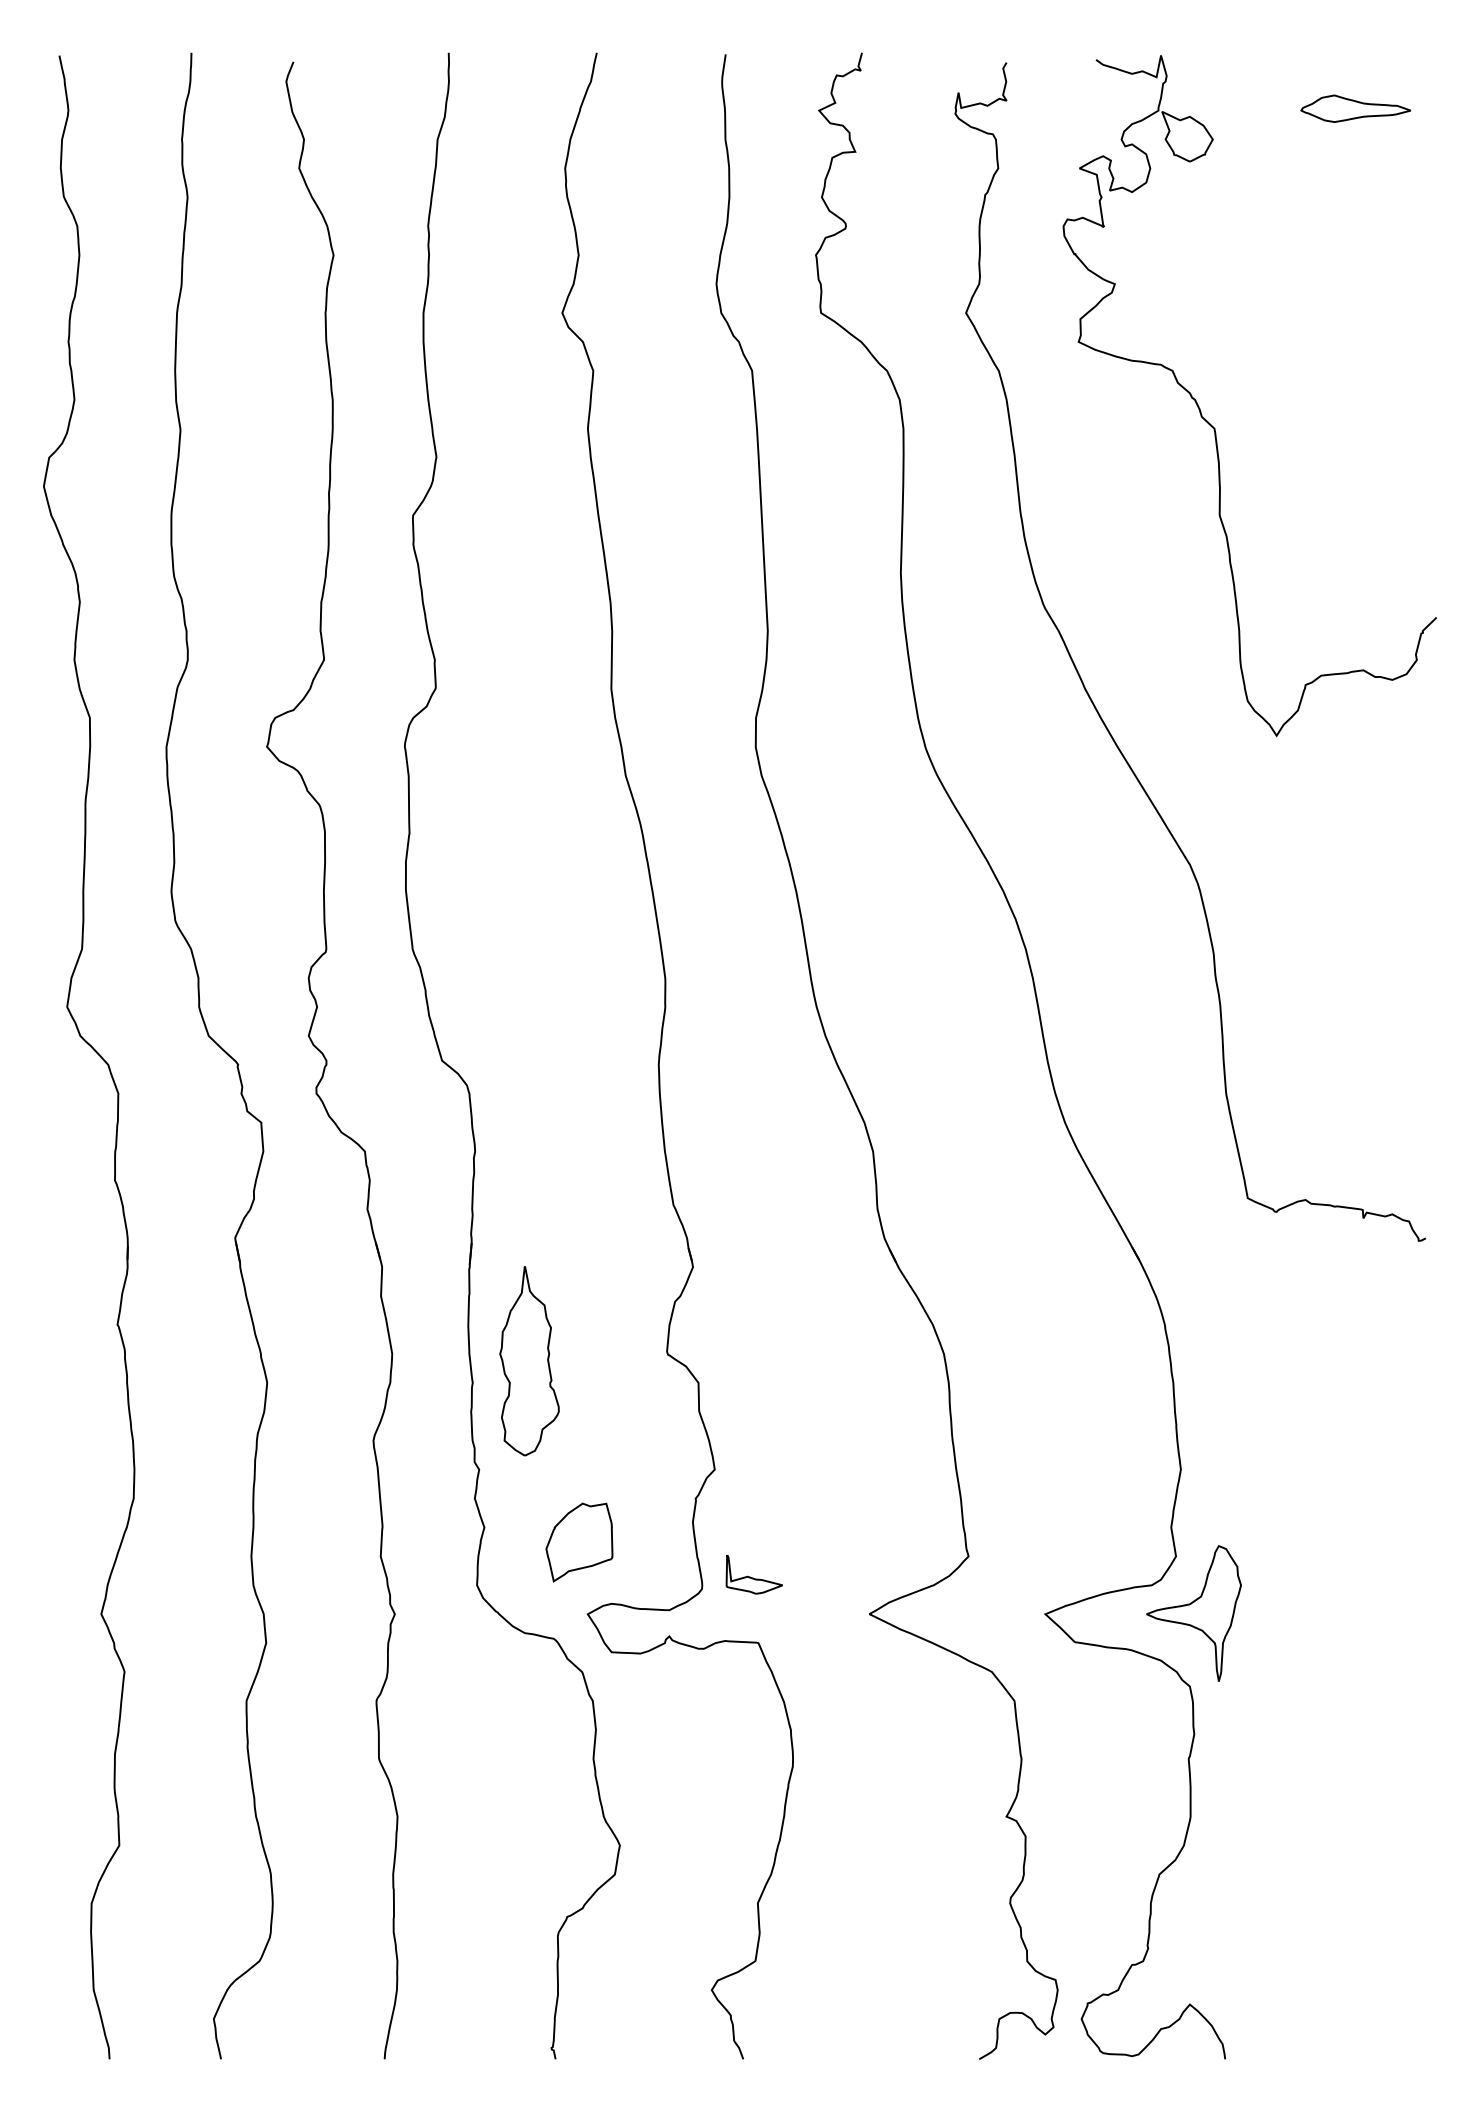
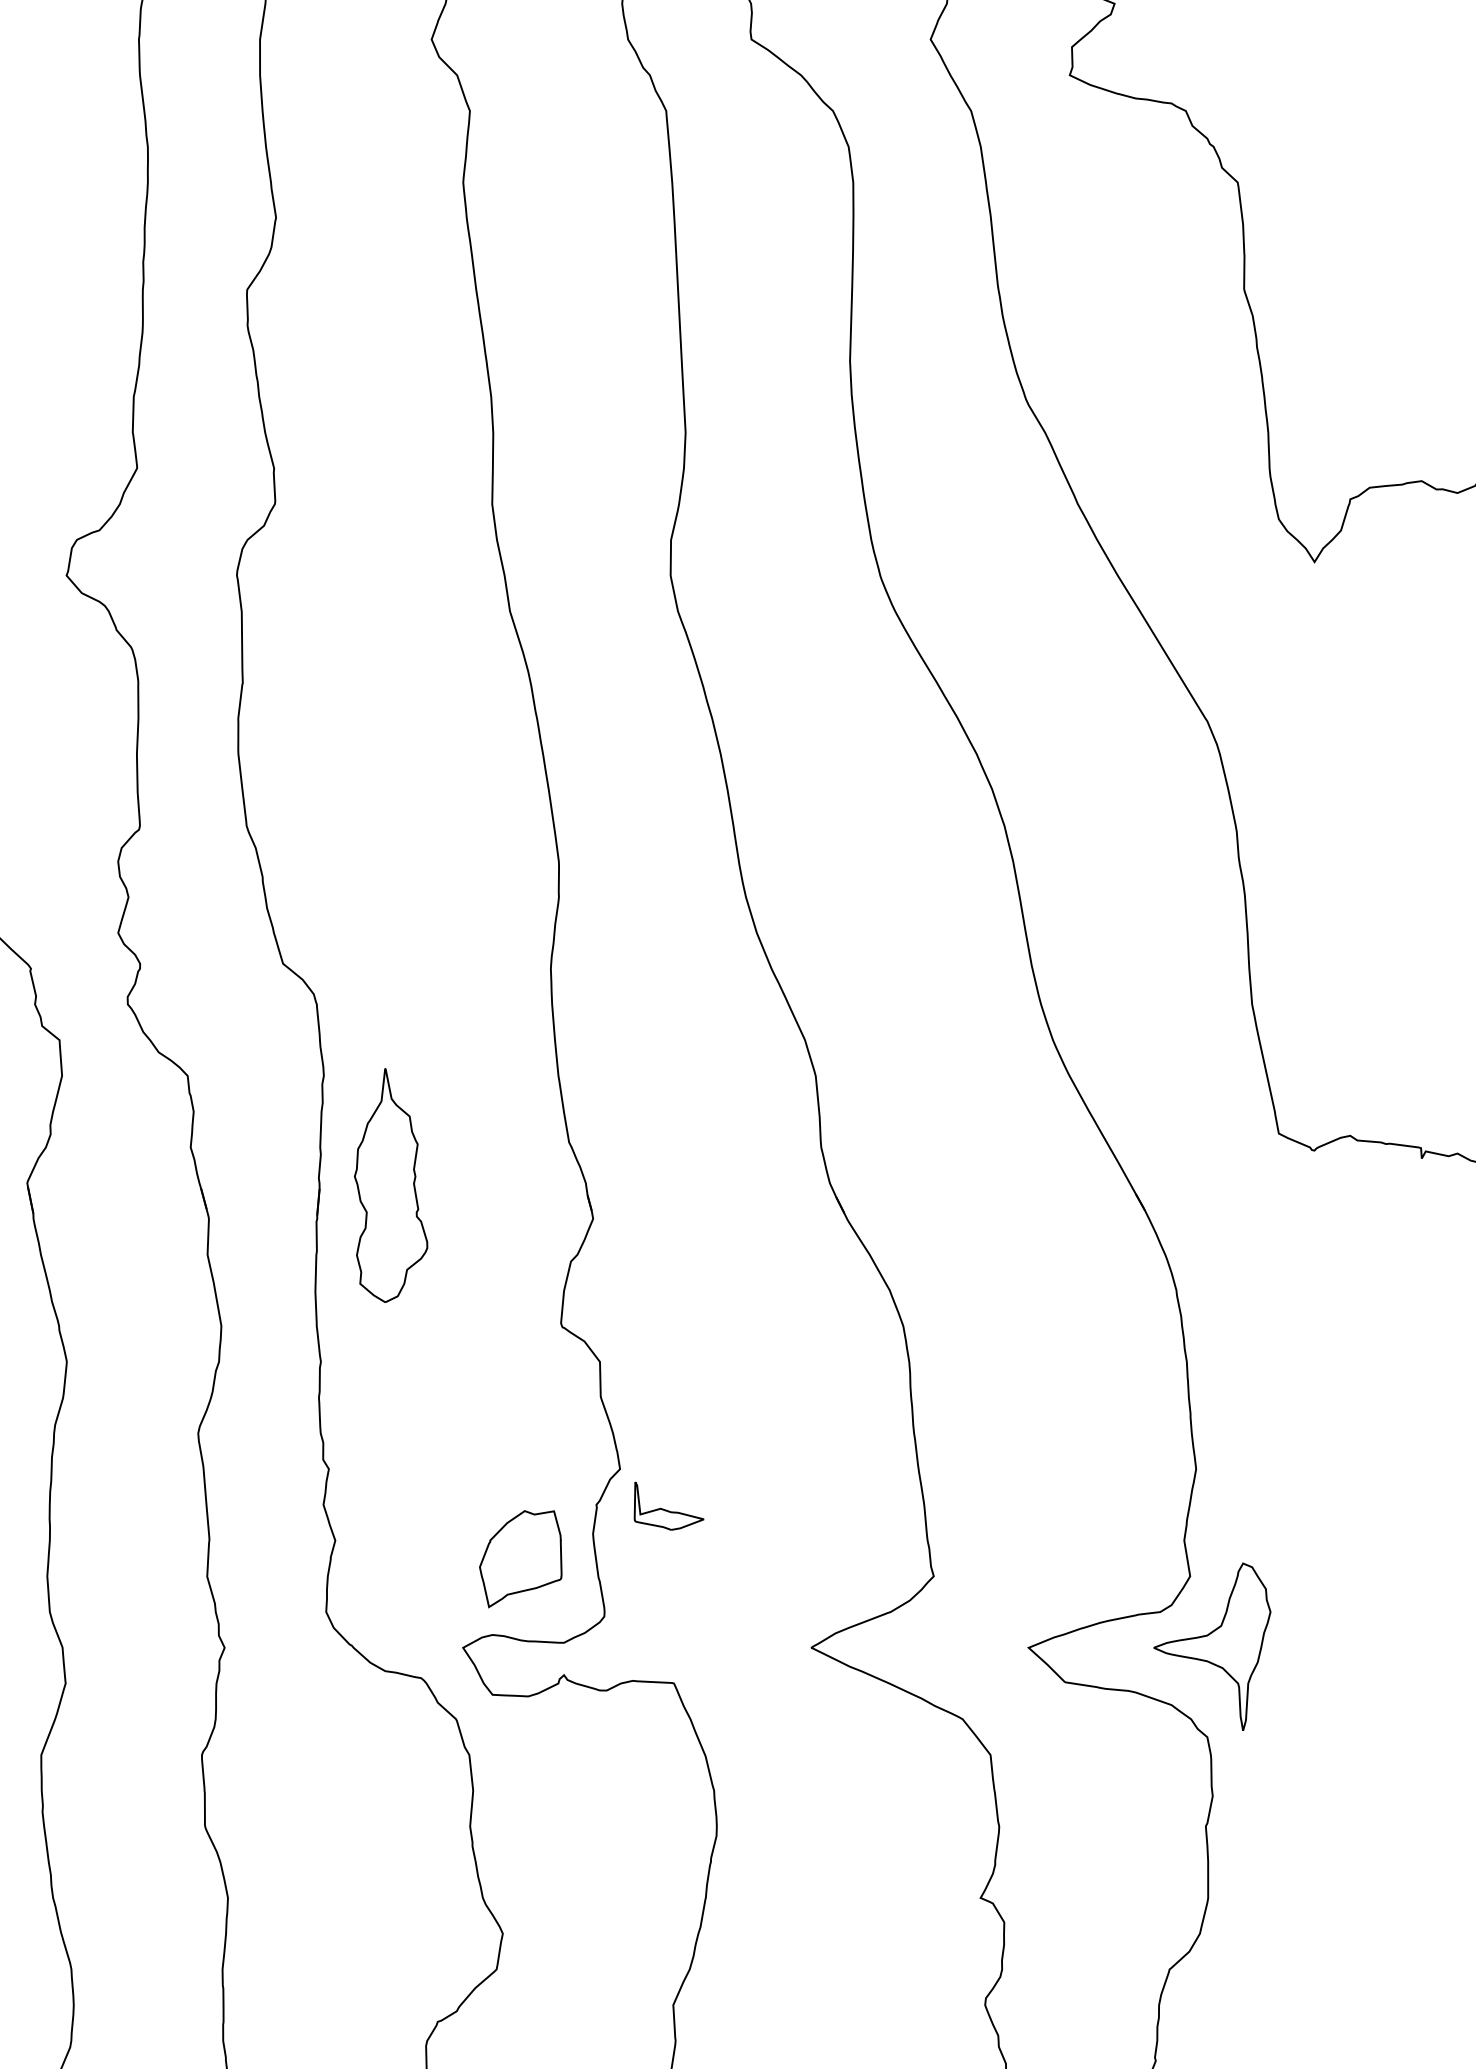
part: (529, 1361) -> (391, 1185), moved
part: (579, 1542) -> (520, 1559), moved
part: (753, 1574) -> (667, 1505), moved

